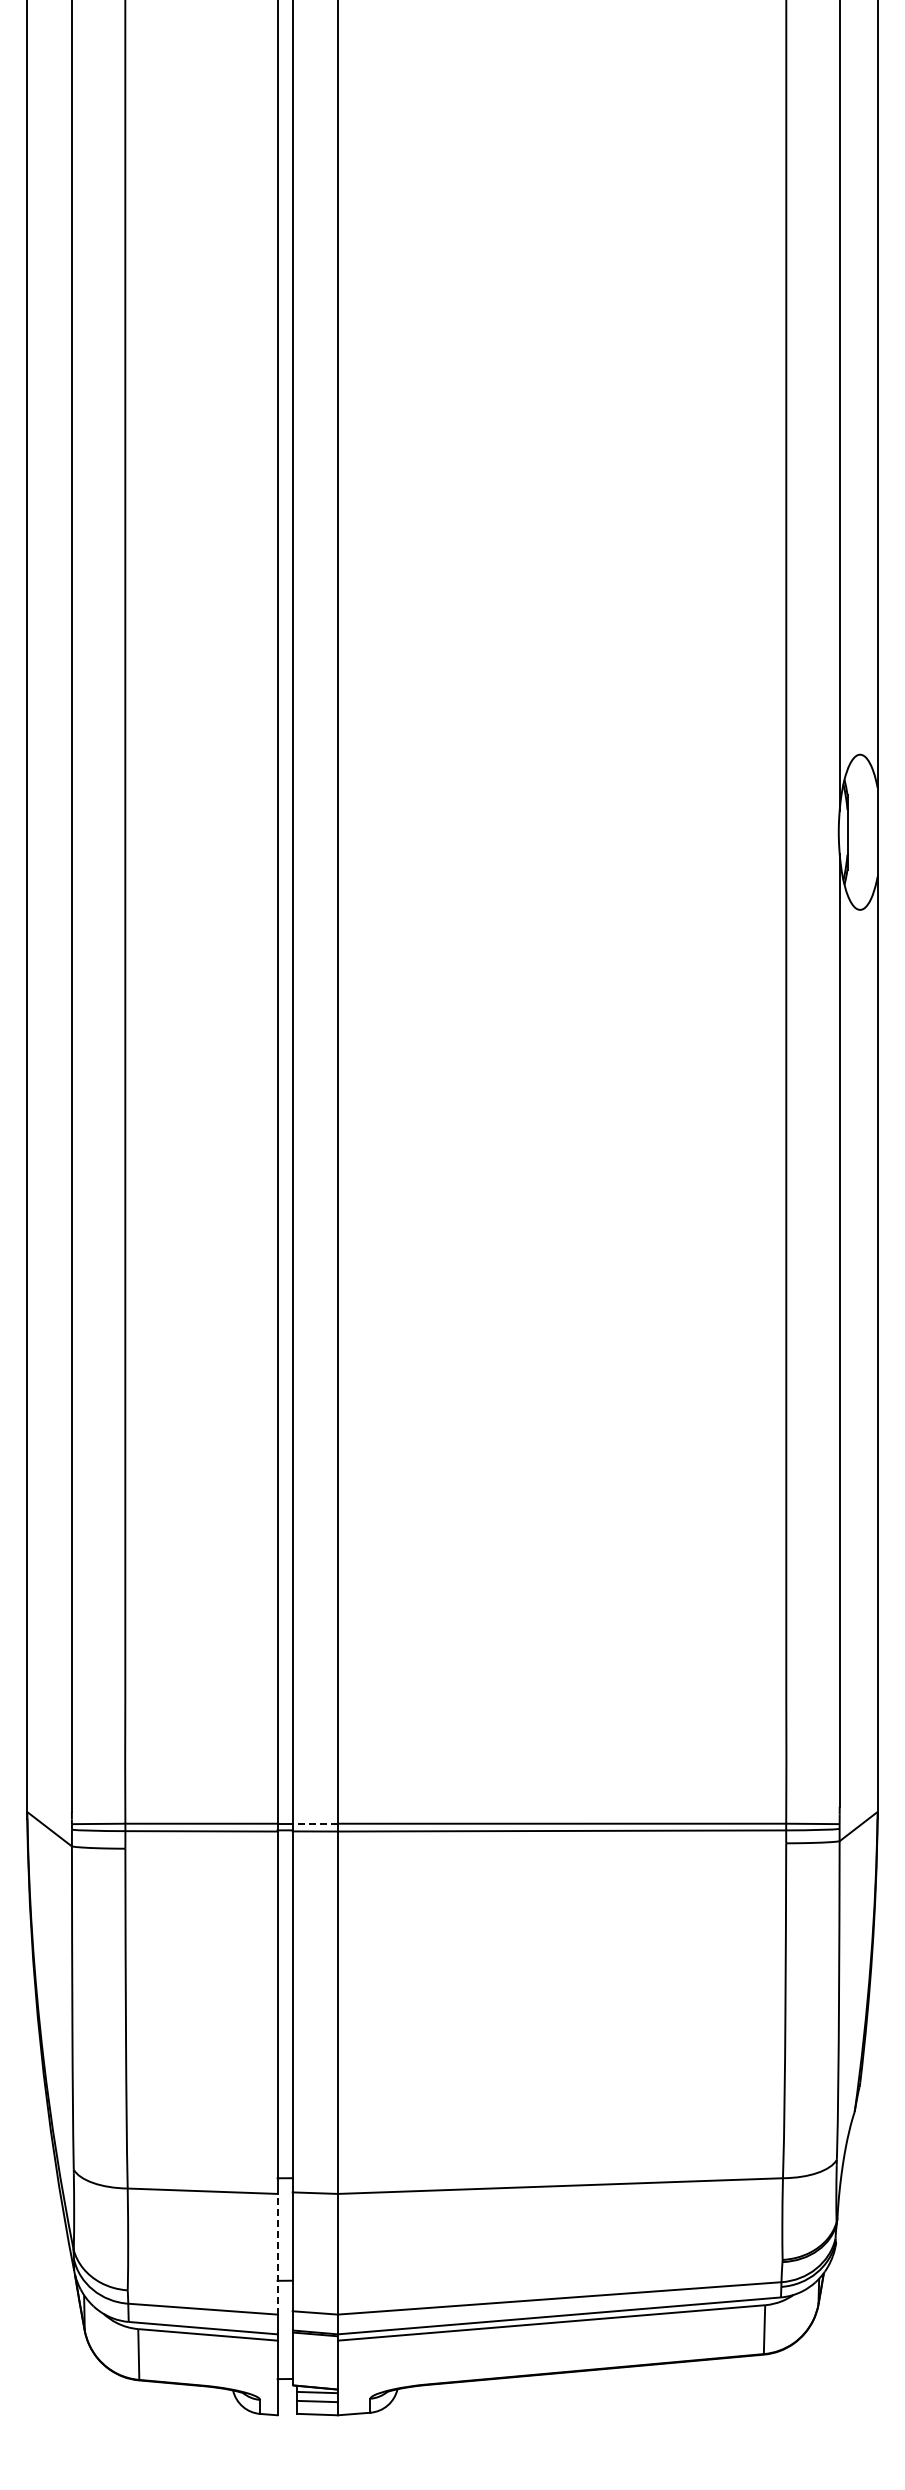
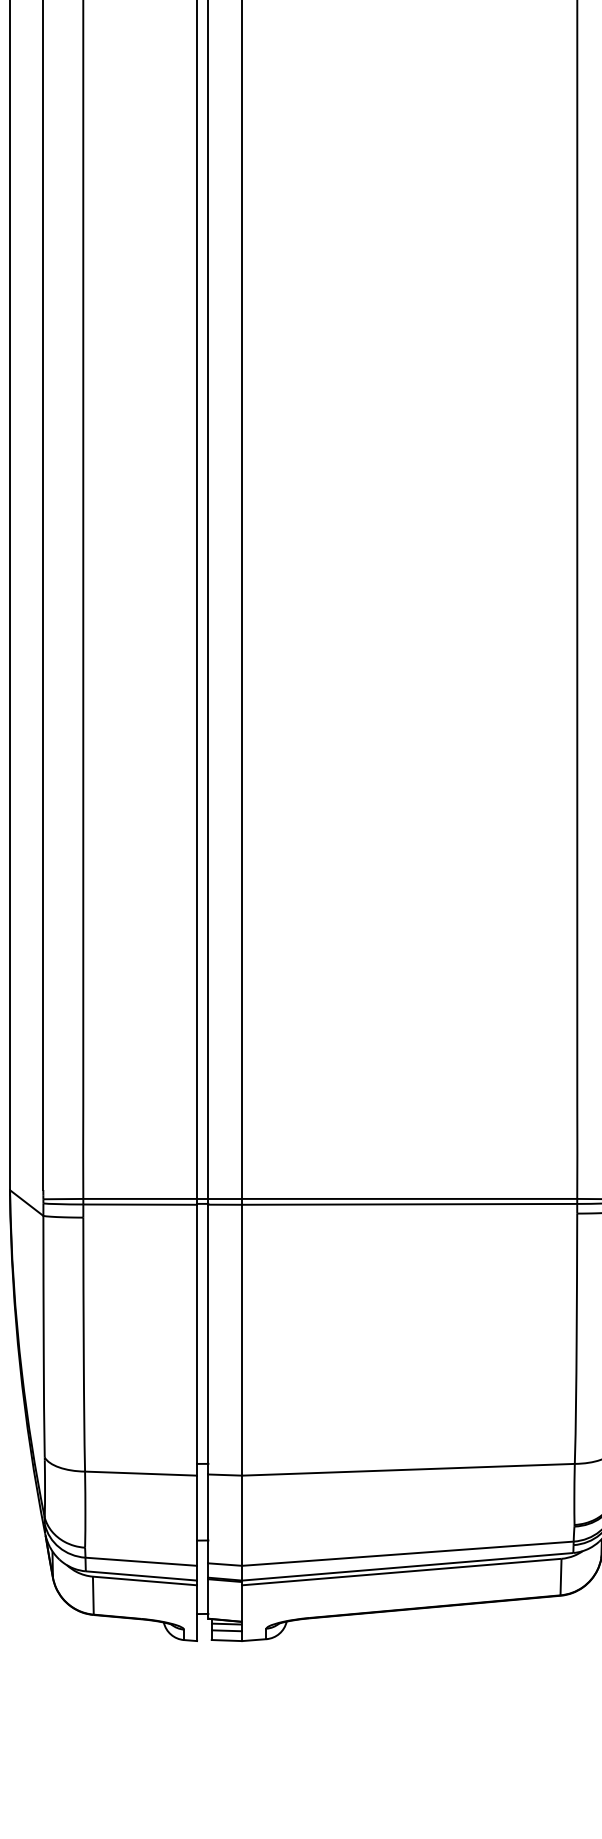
line: (315, 1823) -> (225, 1198), dashed -> solid
line: (277, 2253) -> (197, 1520), dashed -> solid

